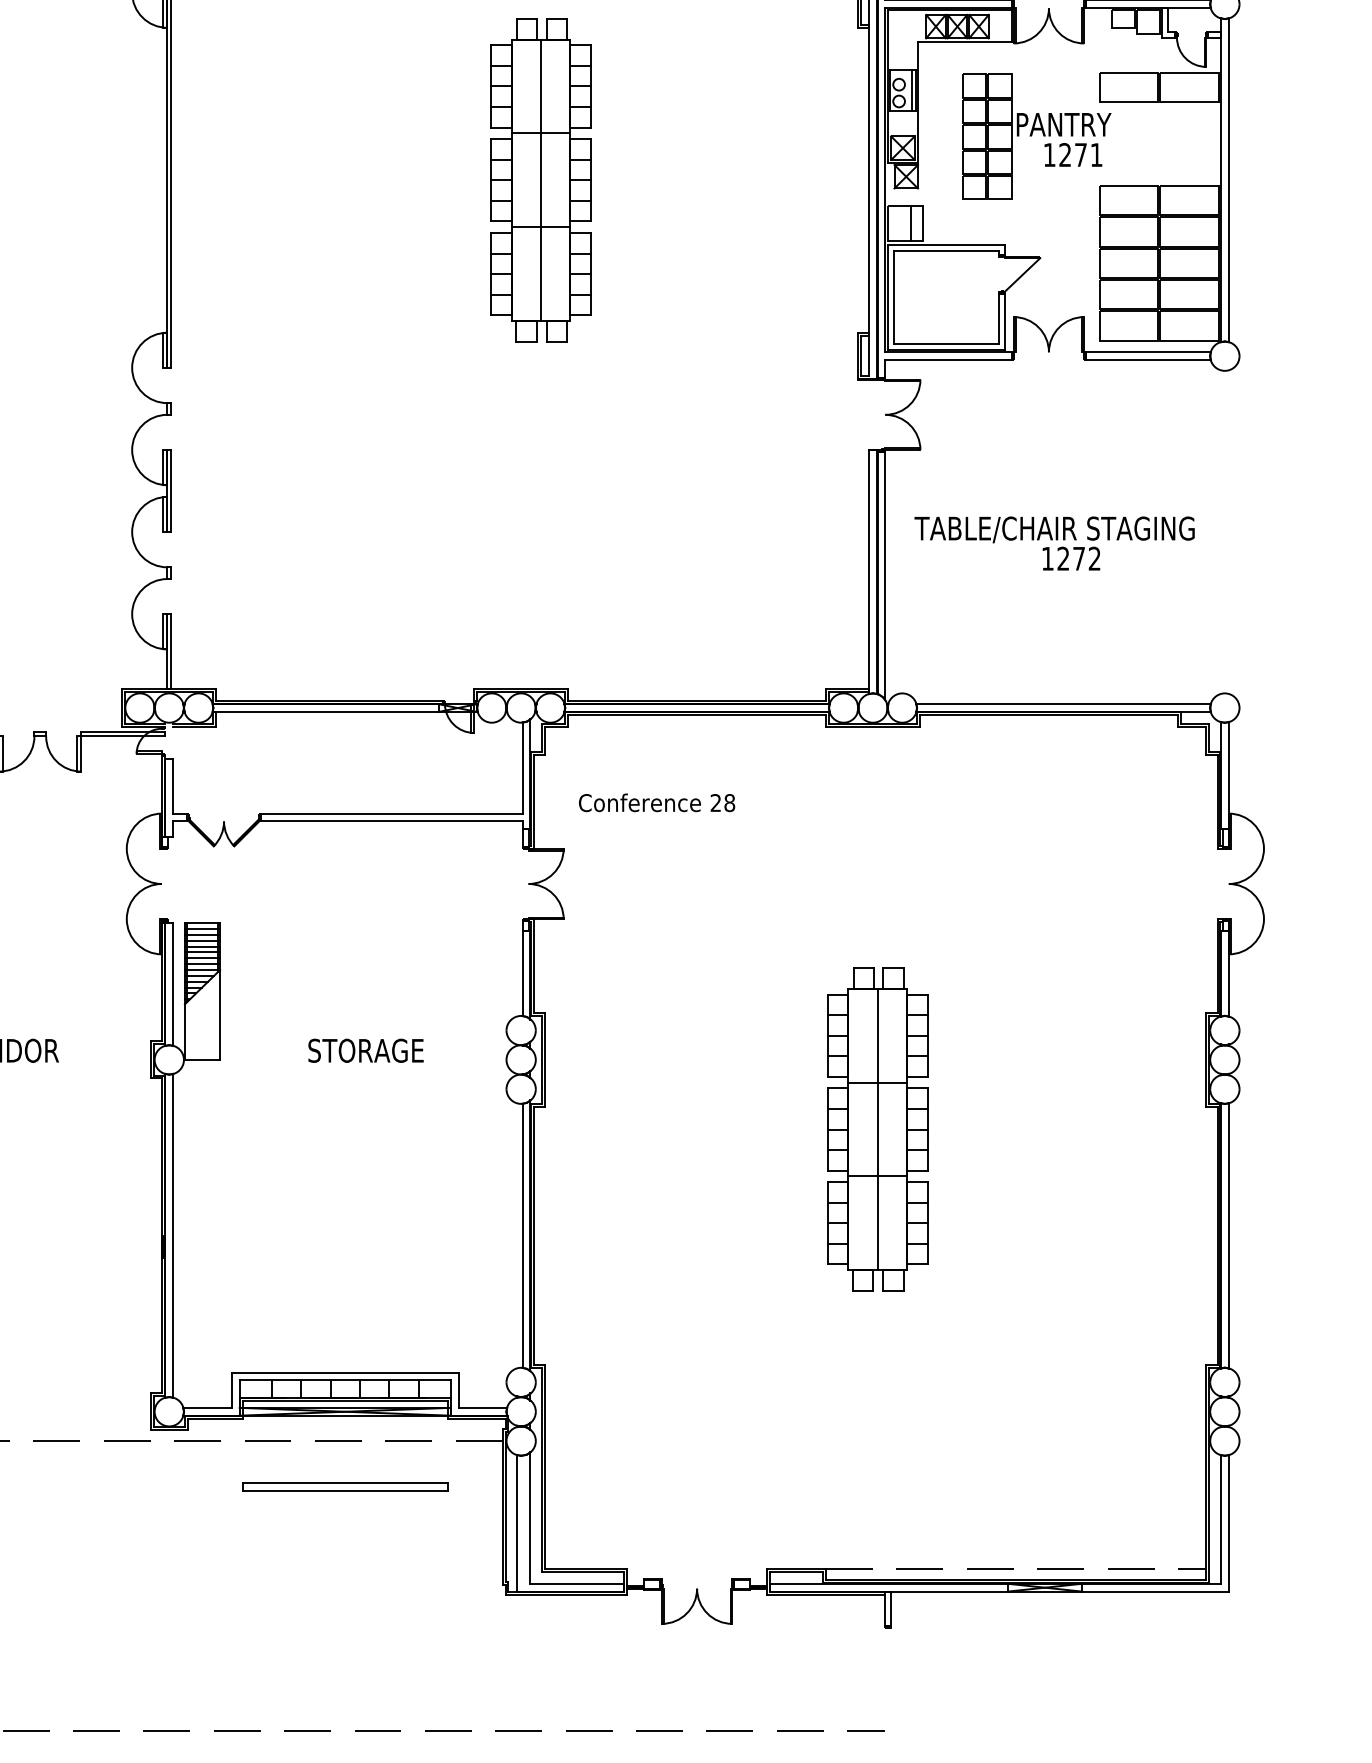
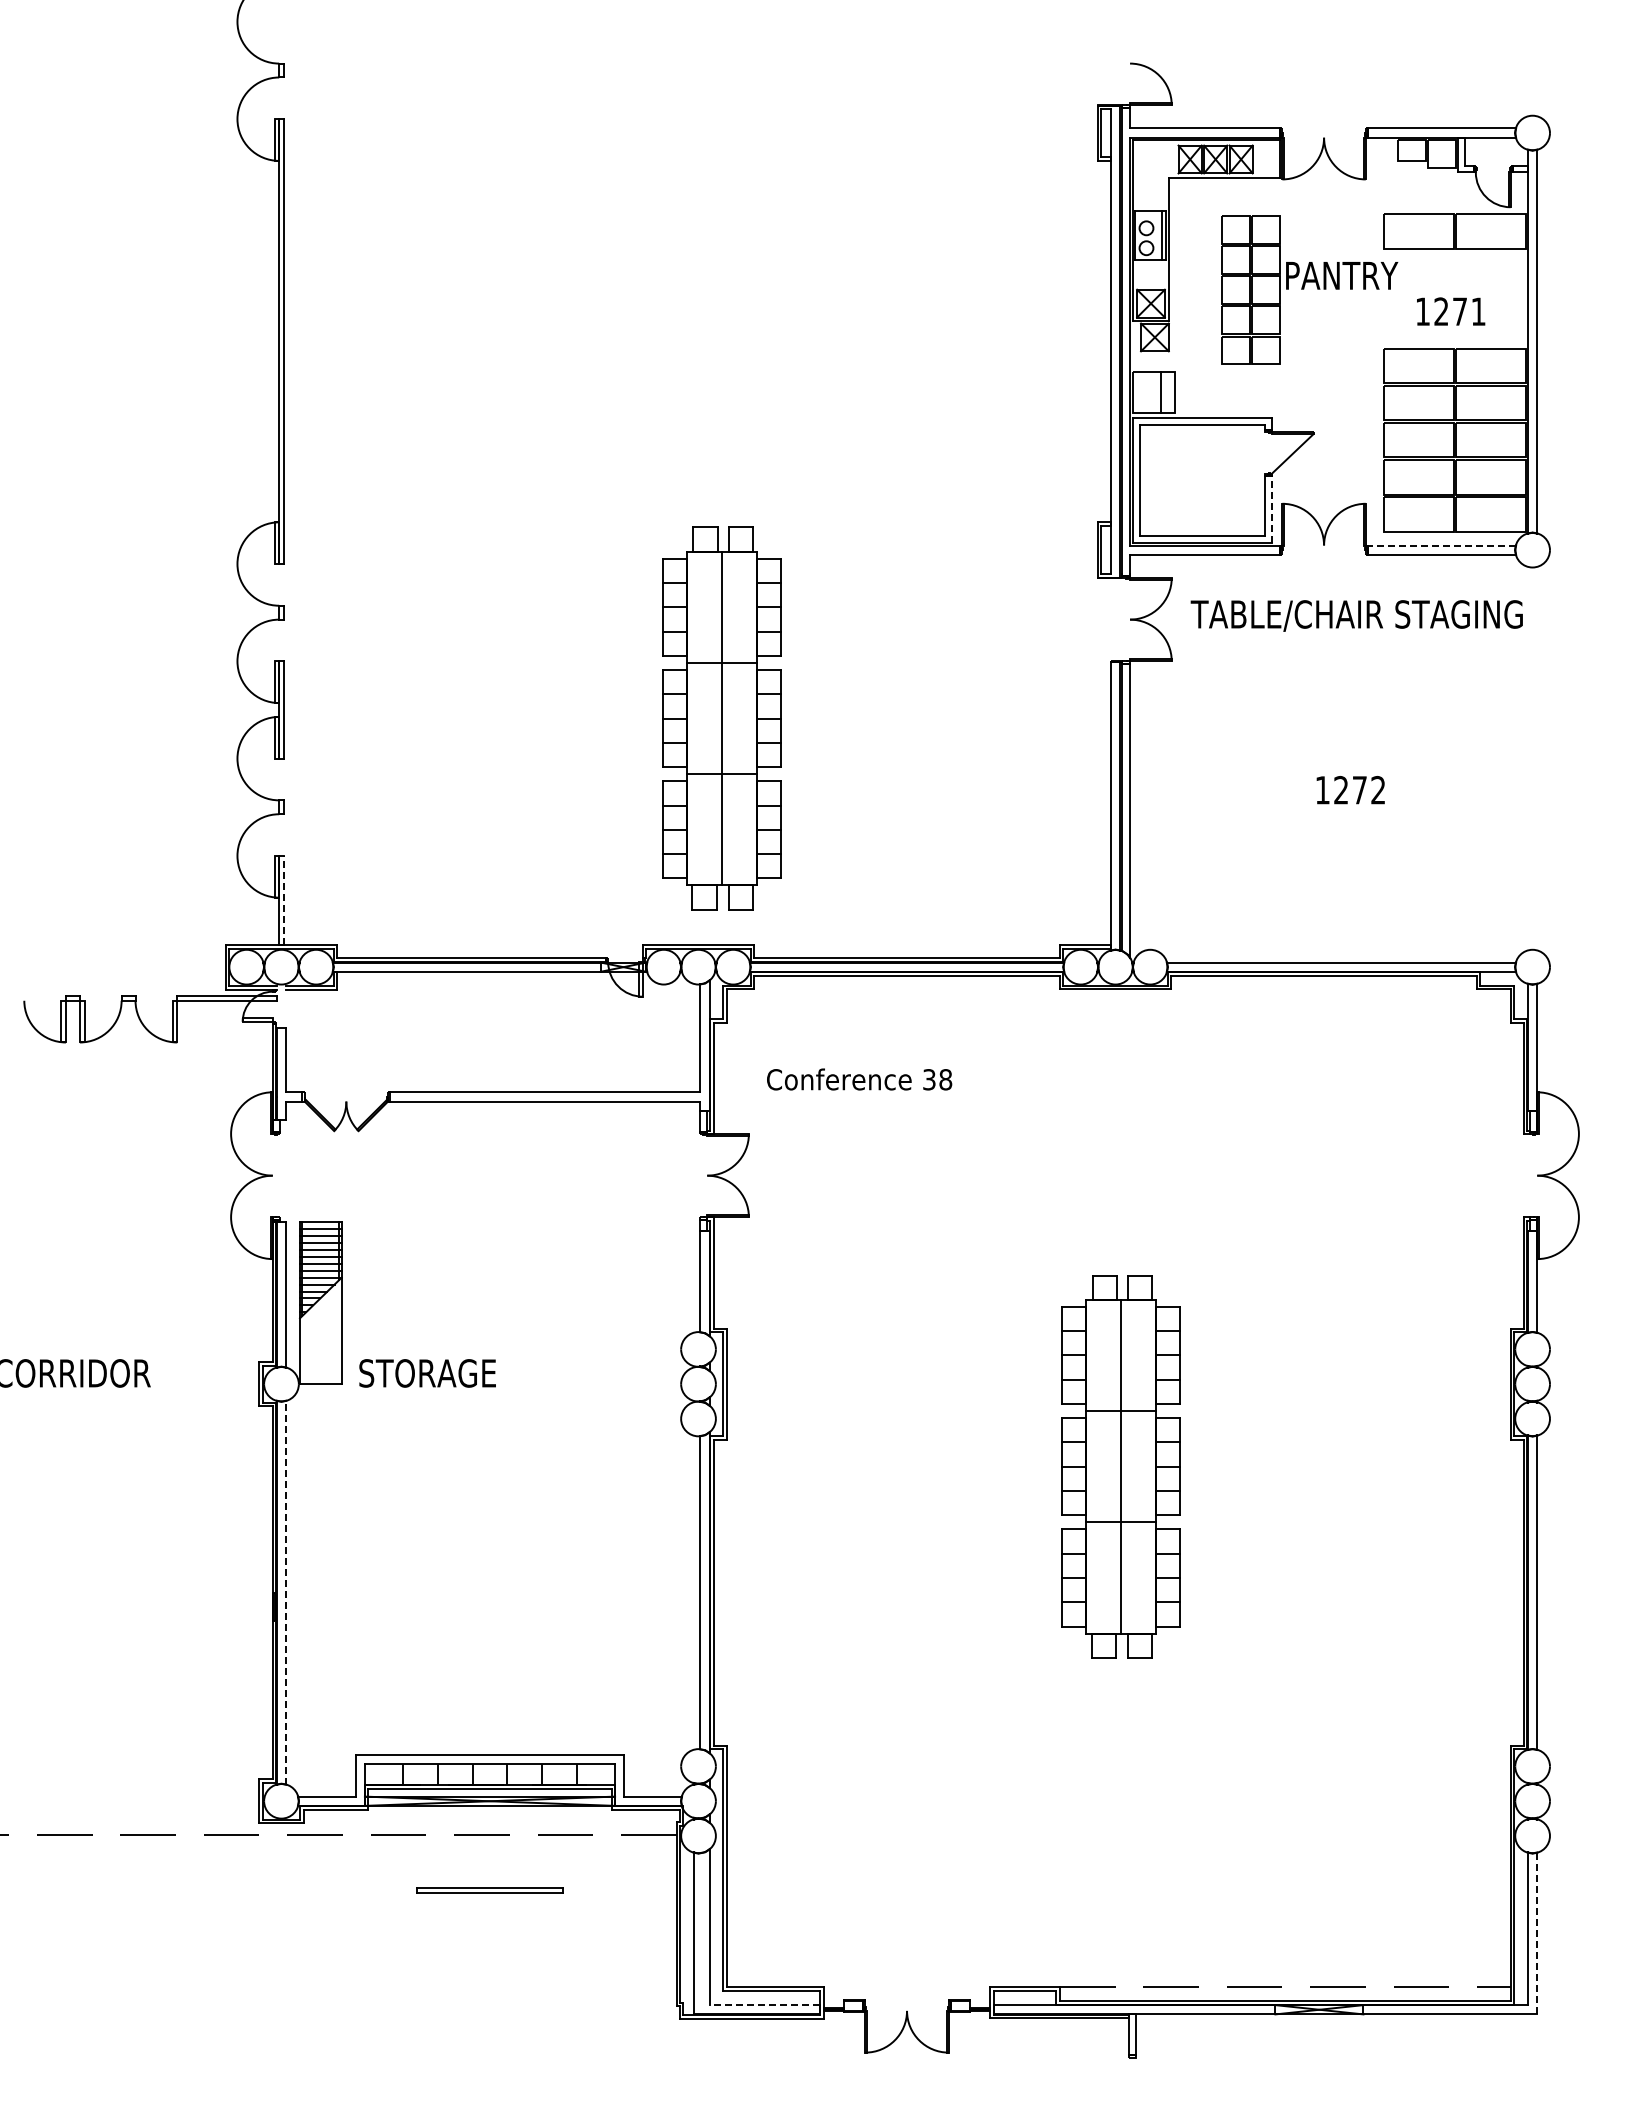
text: (1073, 154) -> (1451, 311), moved
part: (540, 180) -> (721, 718), moved
line: (1004, 321) -> (1271, 509), solid -> dashed
line: (1148, 352) -> (1441, 545), solid -> dashed
text: (1054, 529) -> (1356, 615), moved
line: (171, 651) -> (283, 900), solid -> dashed
text: (716, 802) -> (929, 1079), 28 -> 38
text: (365, 1050) -> (427, 1373), moved
line: (173, 1235) -> (286, 1592), solid -> dashed
part: (344, 1487) -> (489, 1890), size x0.6
line: (1229, 1523) -> (1537, 1933), solid -> dashed
line: (576, 1584) -> (764, 2005), solid -> dashed

